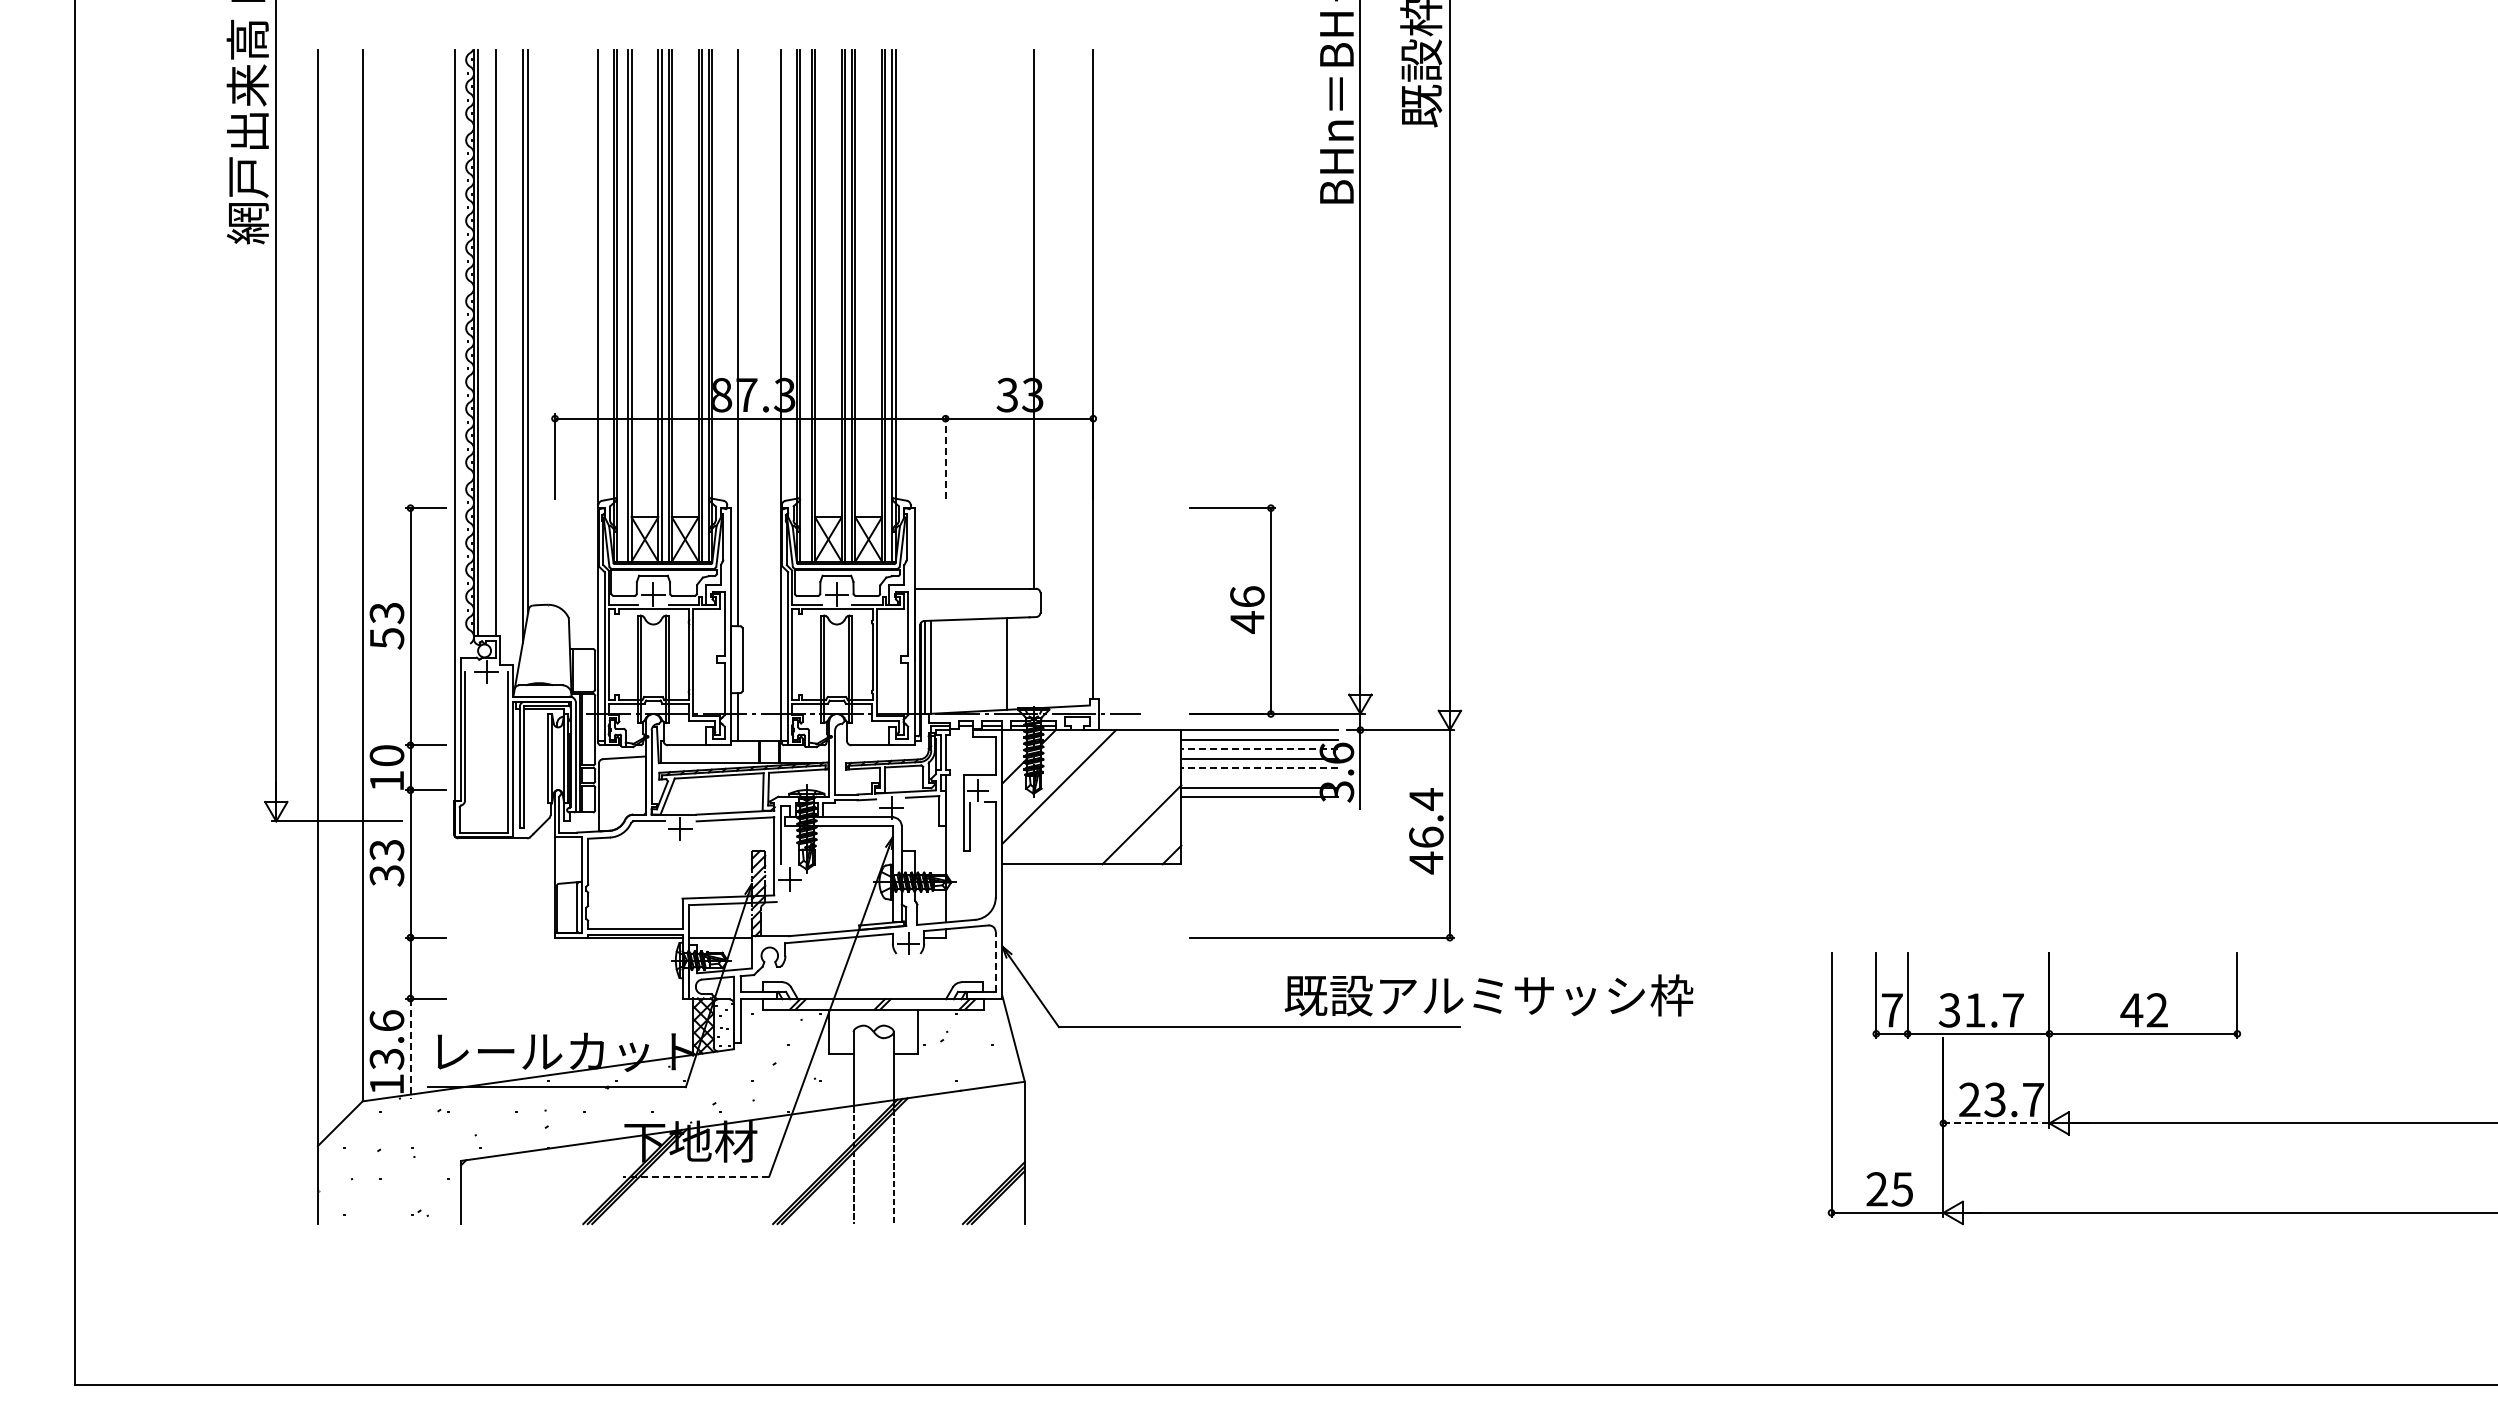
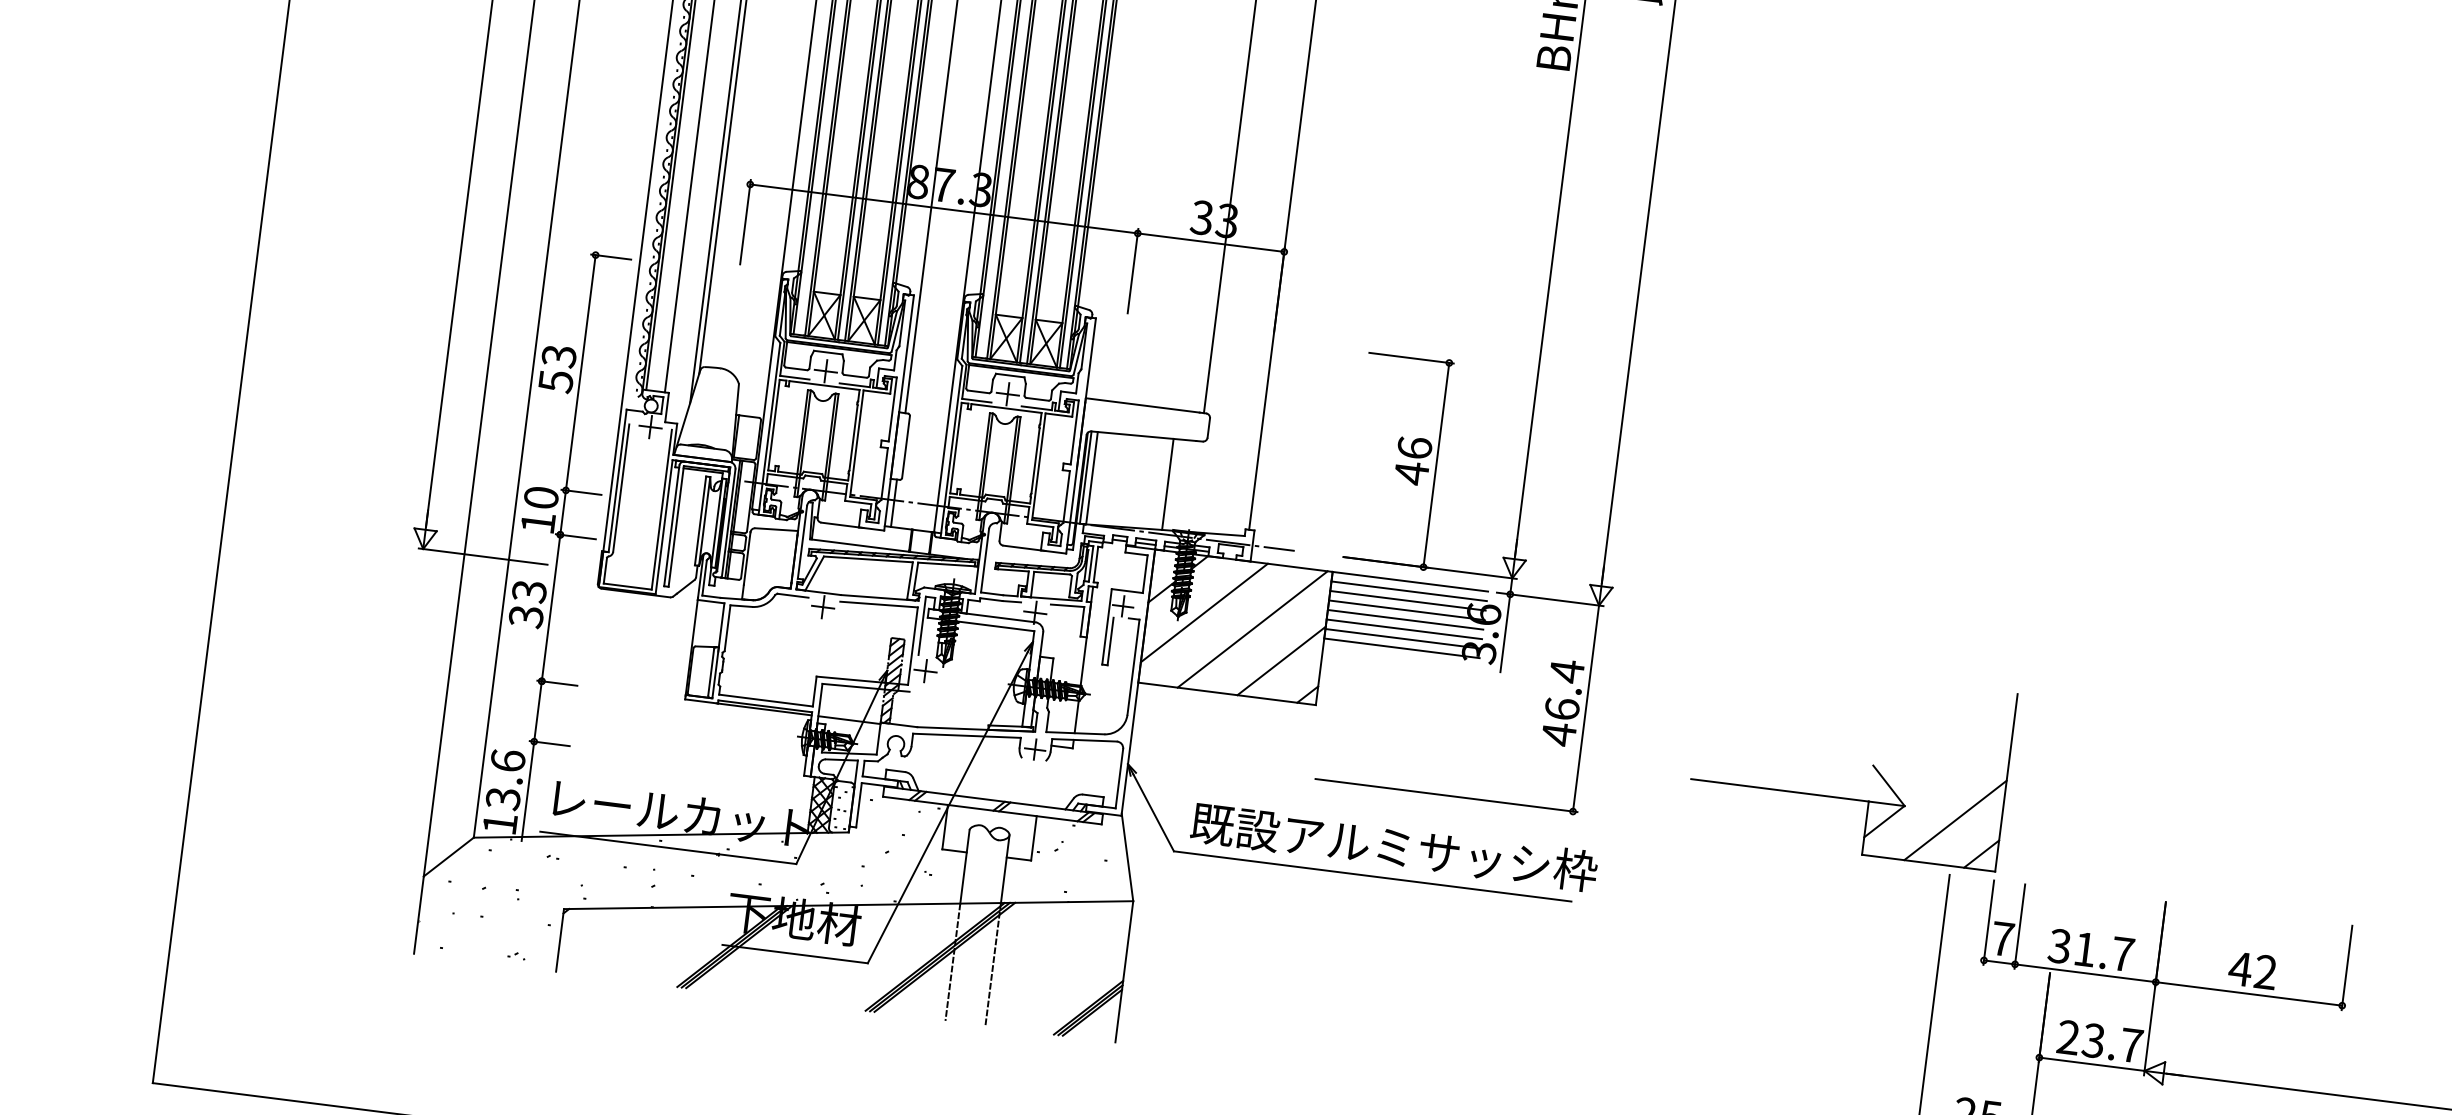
line: (945, 456) -> (1132, 270), dashed -> solid
line: (1259, 749) -> (1407, 600), dashed -> solid
line: (1259, 768) -> (1405, 619), dashed -> solid
line: (1259, 778) -> (1404, 629), added
line: (1109, 797) -> (1252, 629), added
part: (1741, 854) -> (1872, 765), added
line: (995, 961) -> (1119, 778), dashed -> solid
text: (1488, 995) -> (1393, 847), moved
line: (410, 1049) -> (527, 792), dashed -> solid
line: (1996, 1123) -> (2092, 1064), dashed -> solid
line: (695, 1176) -> (794, 953), dashed -> solid

